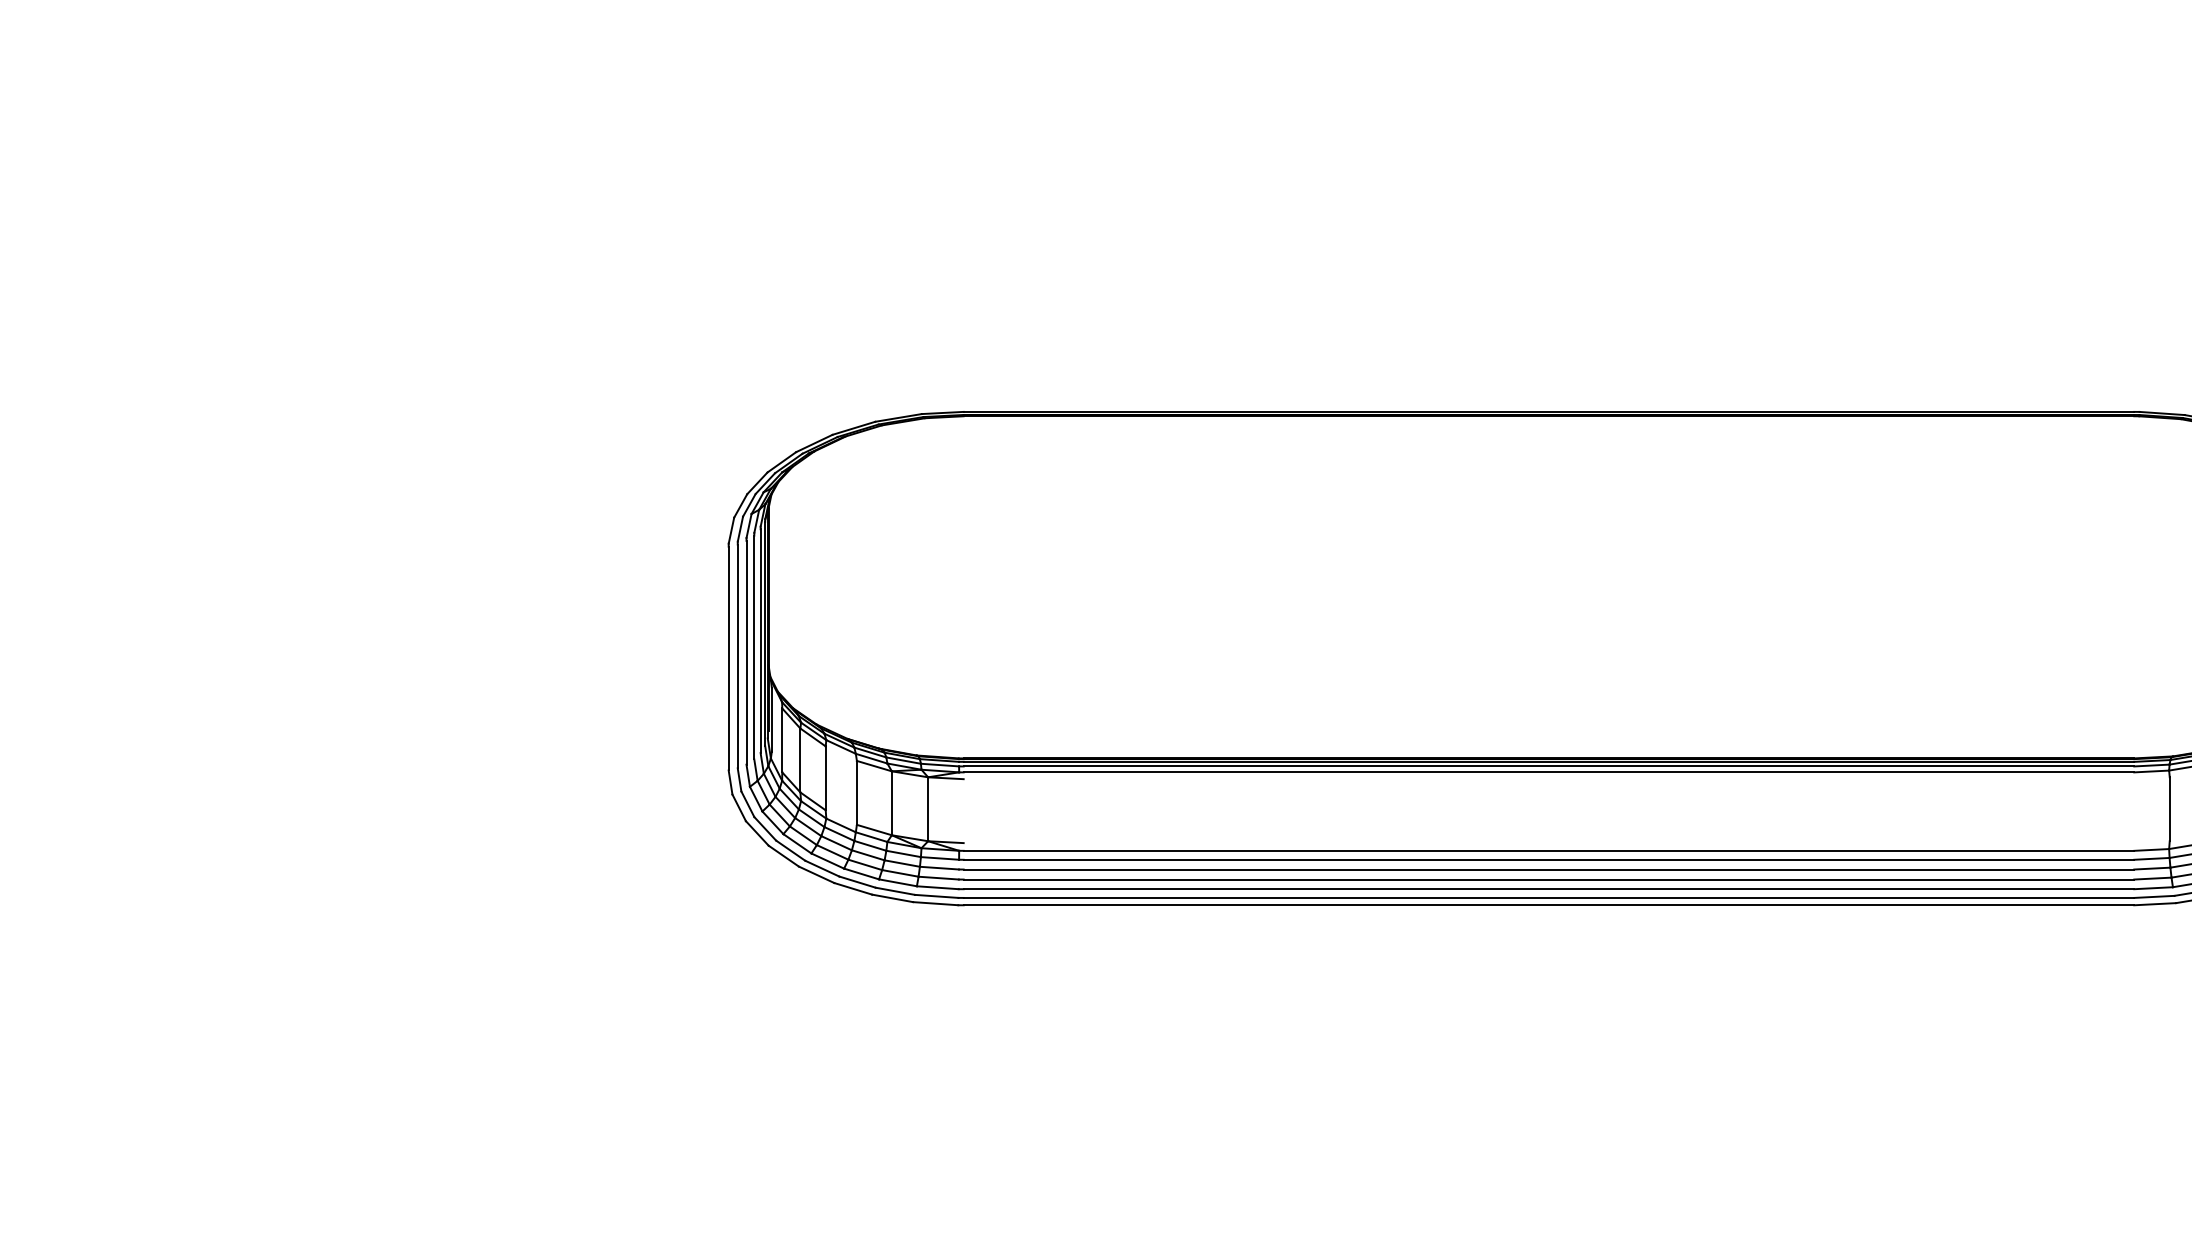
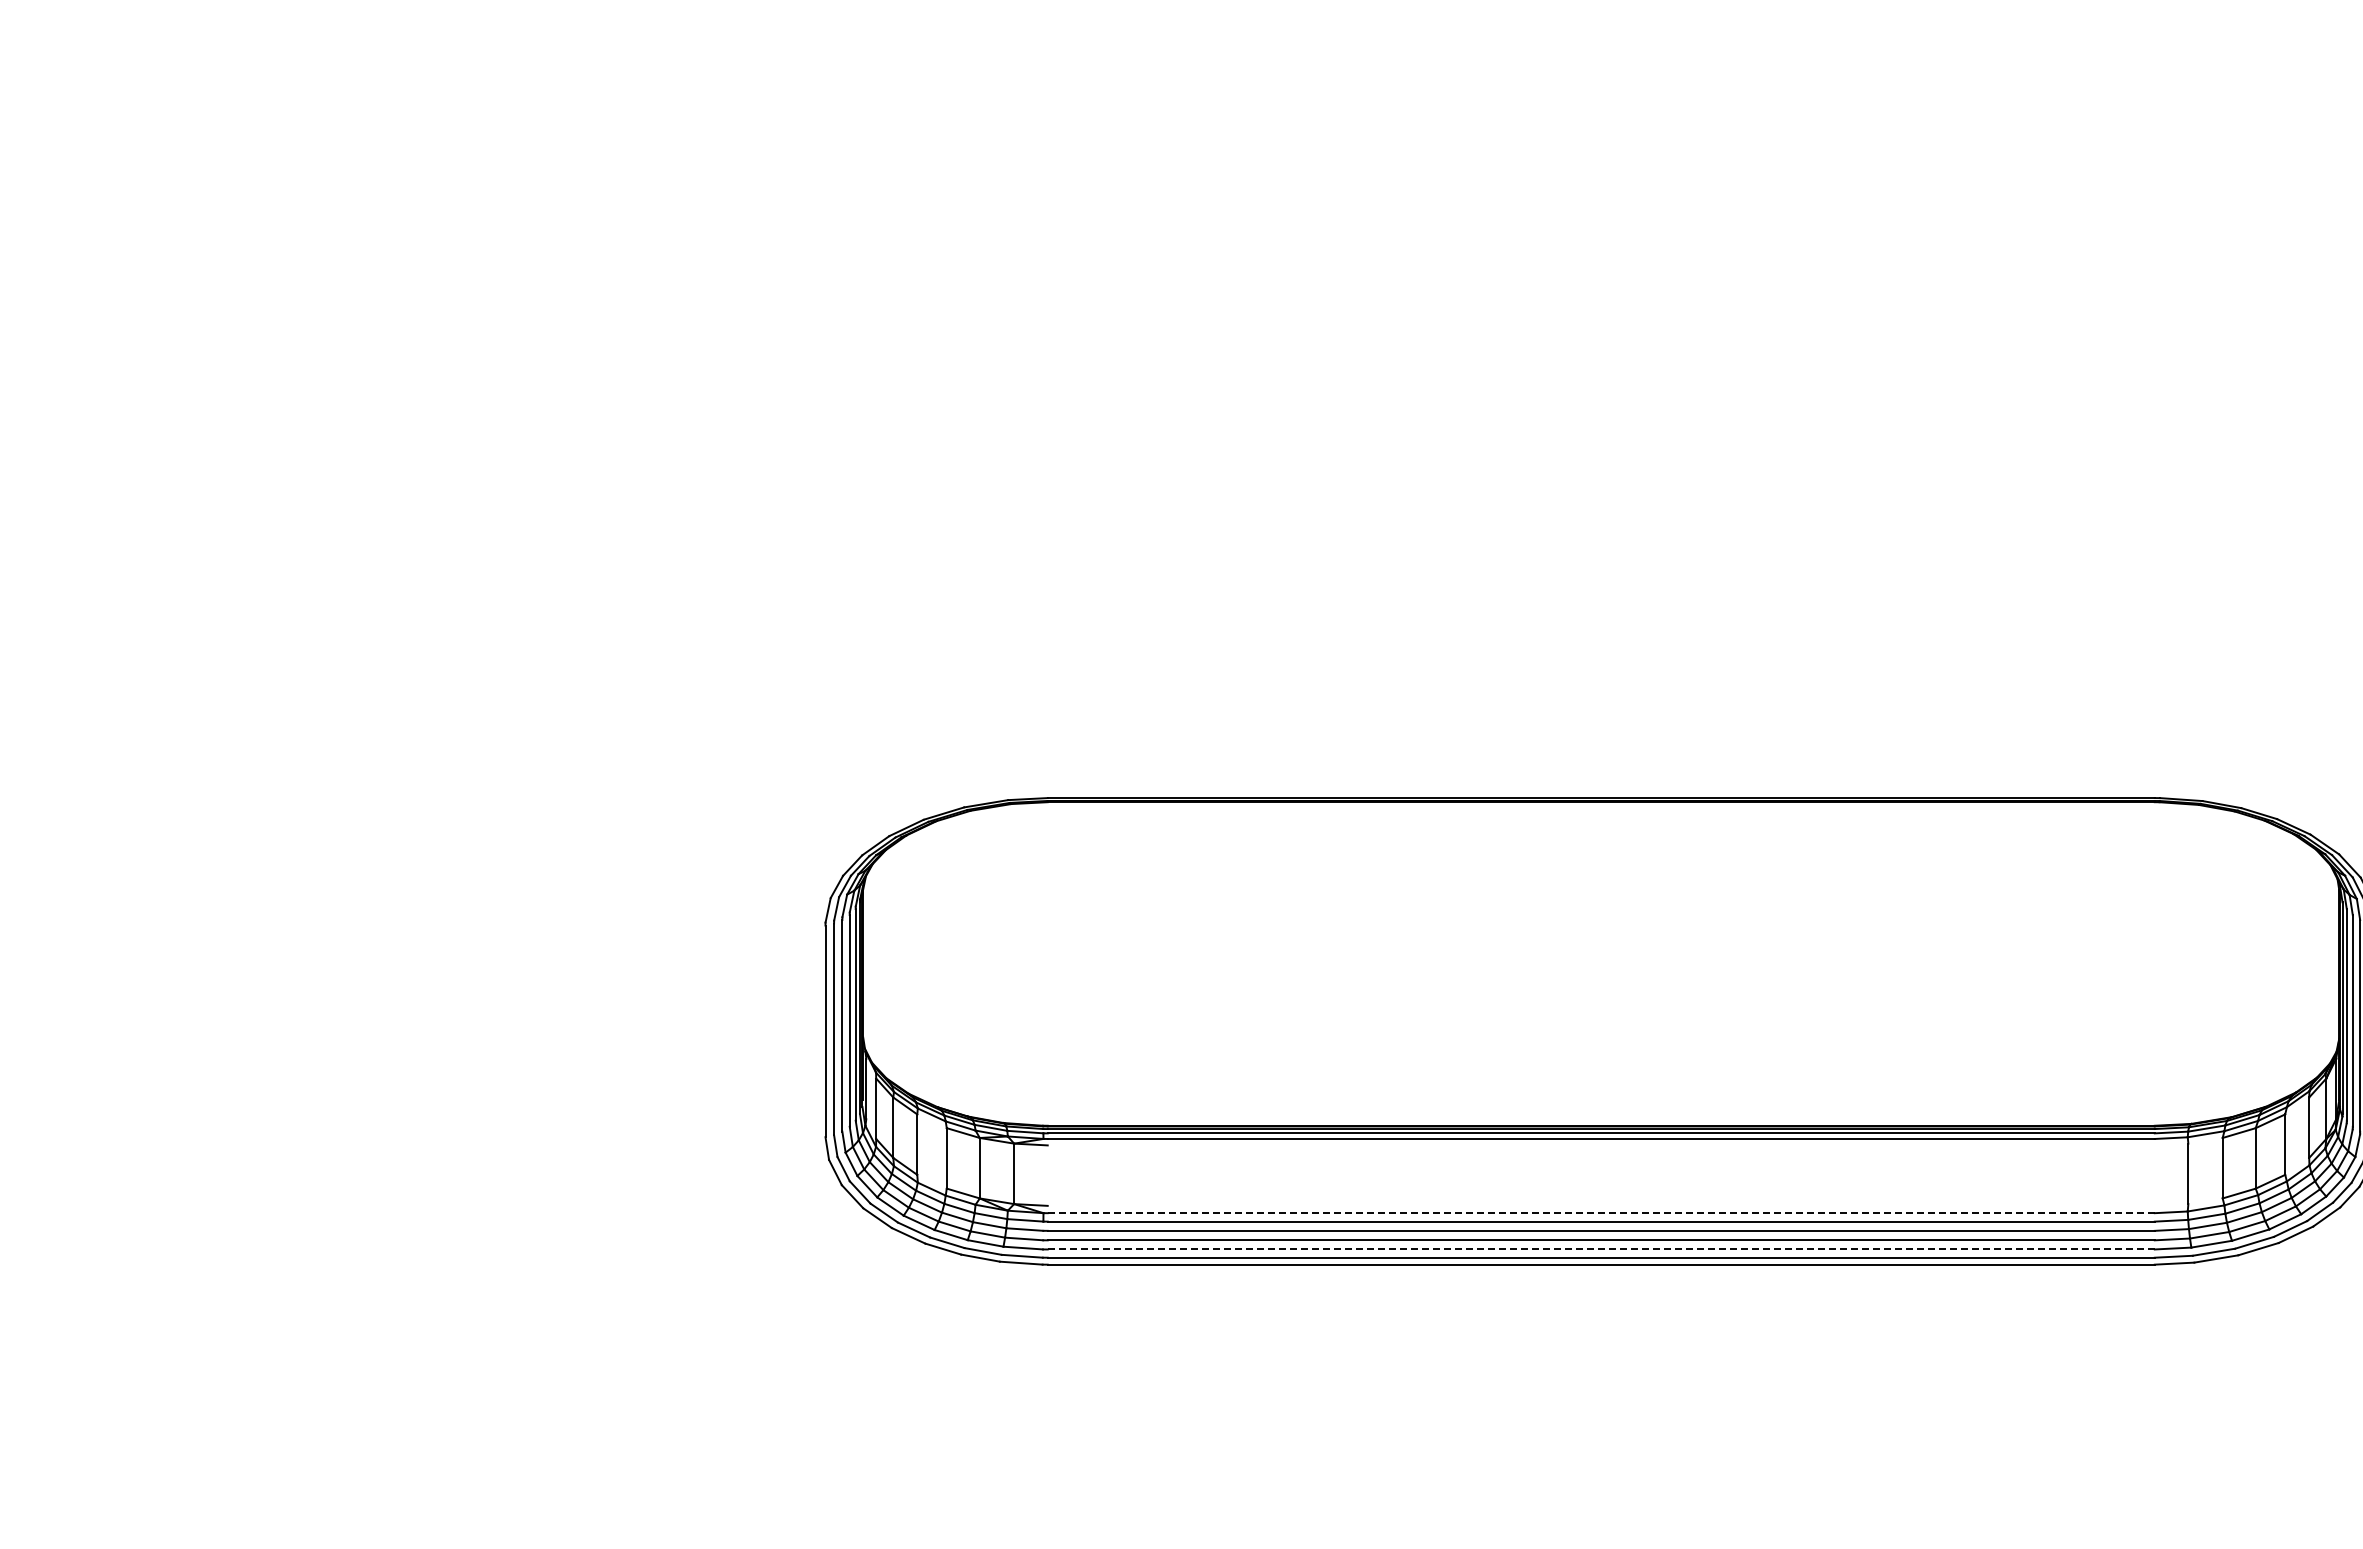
line: (1549, 851) -> (1601, 1213), solid -> dashed
line: (1549, 889) -> (1601, 1249), solid -> dashed

